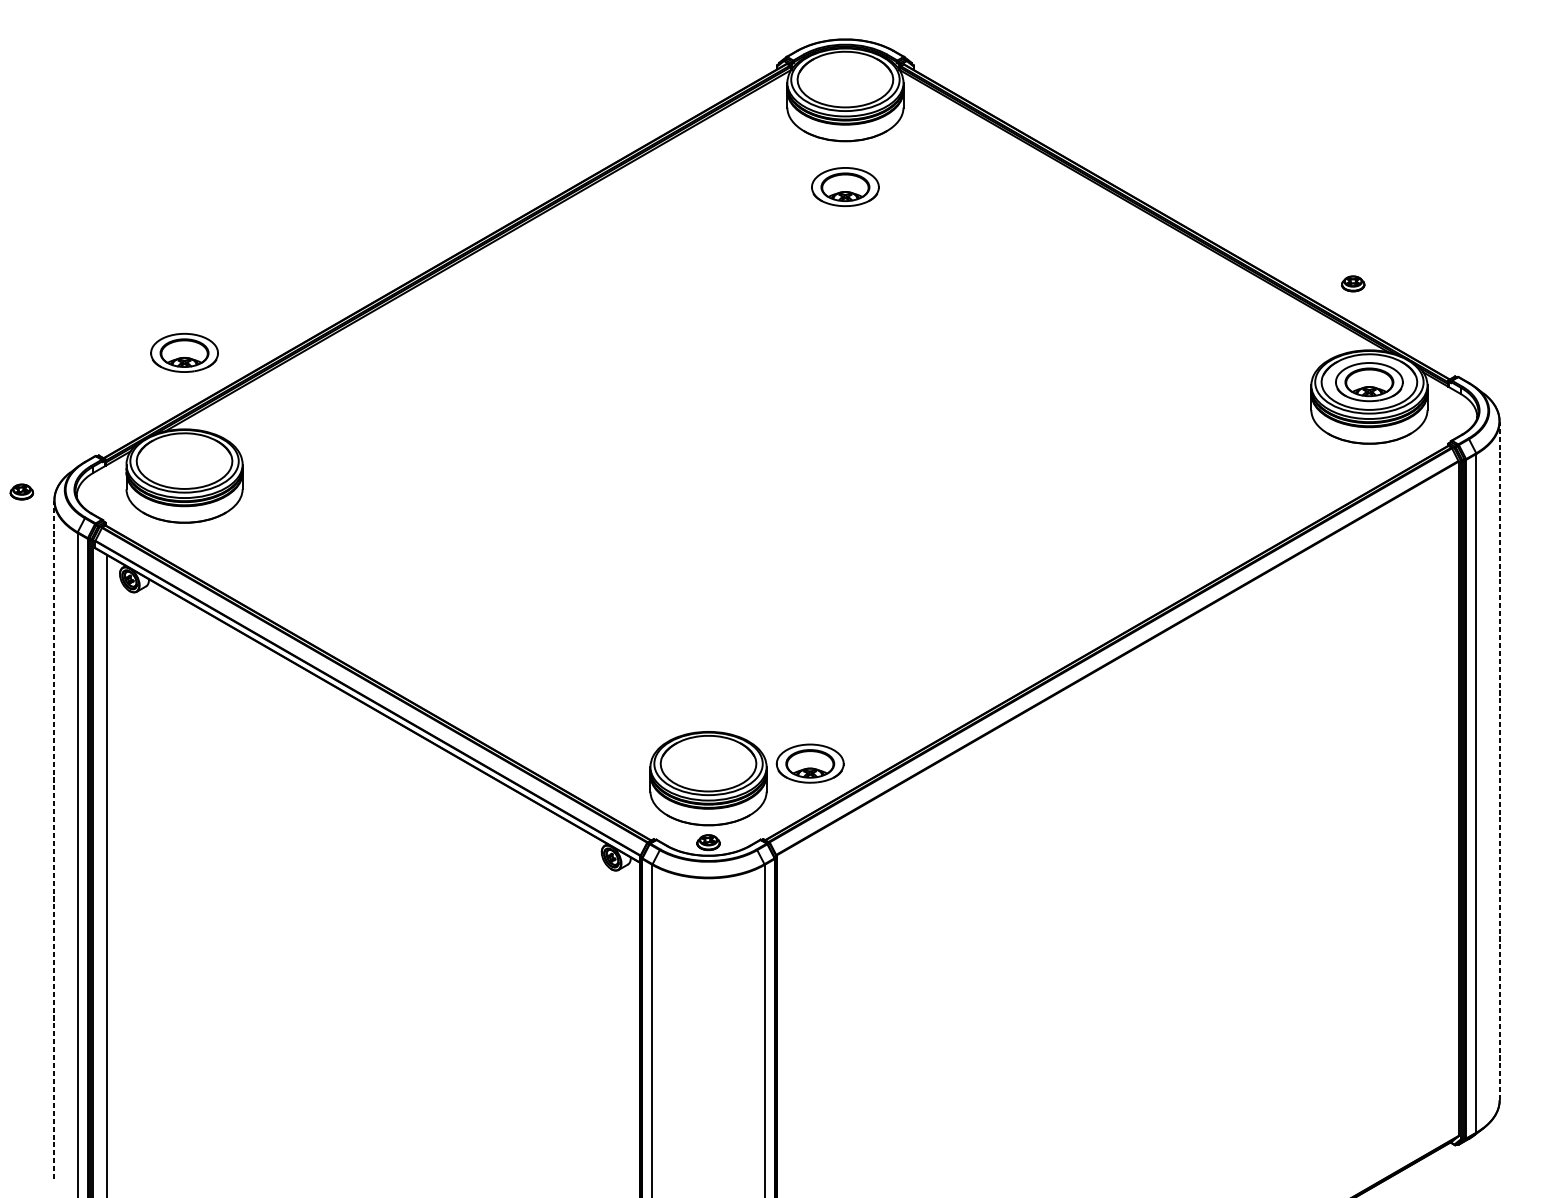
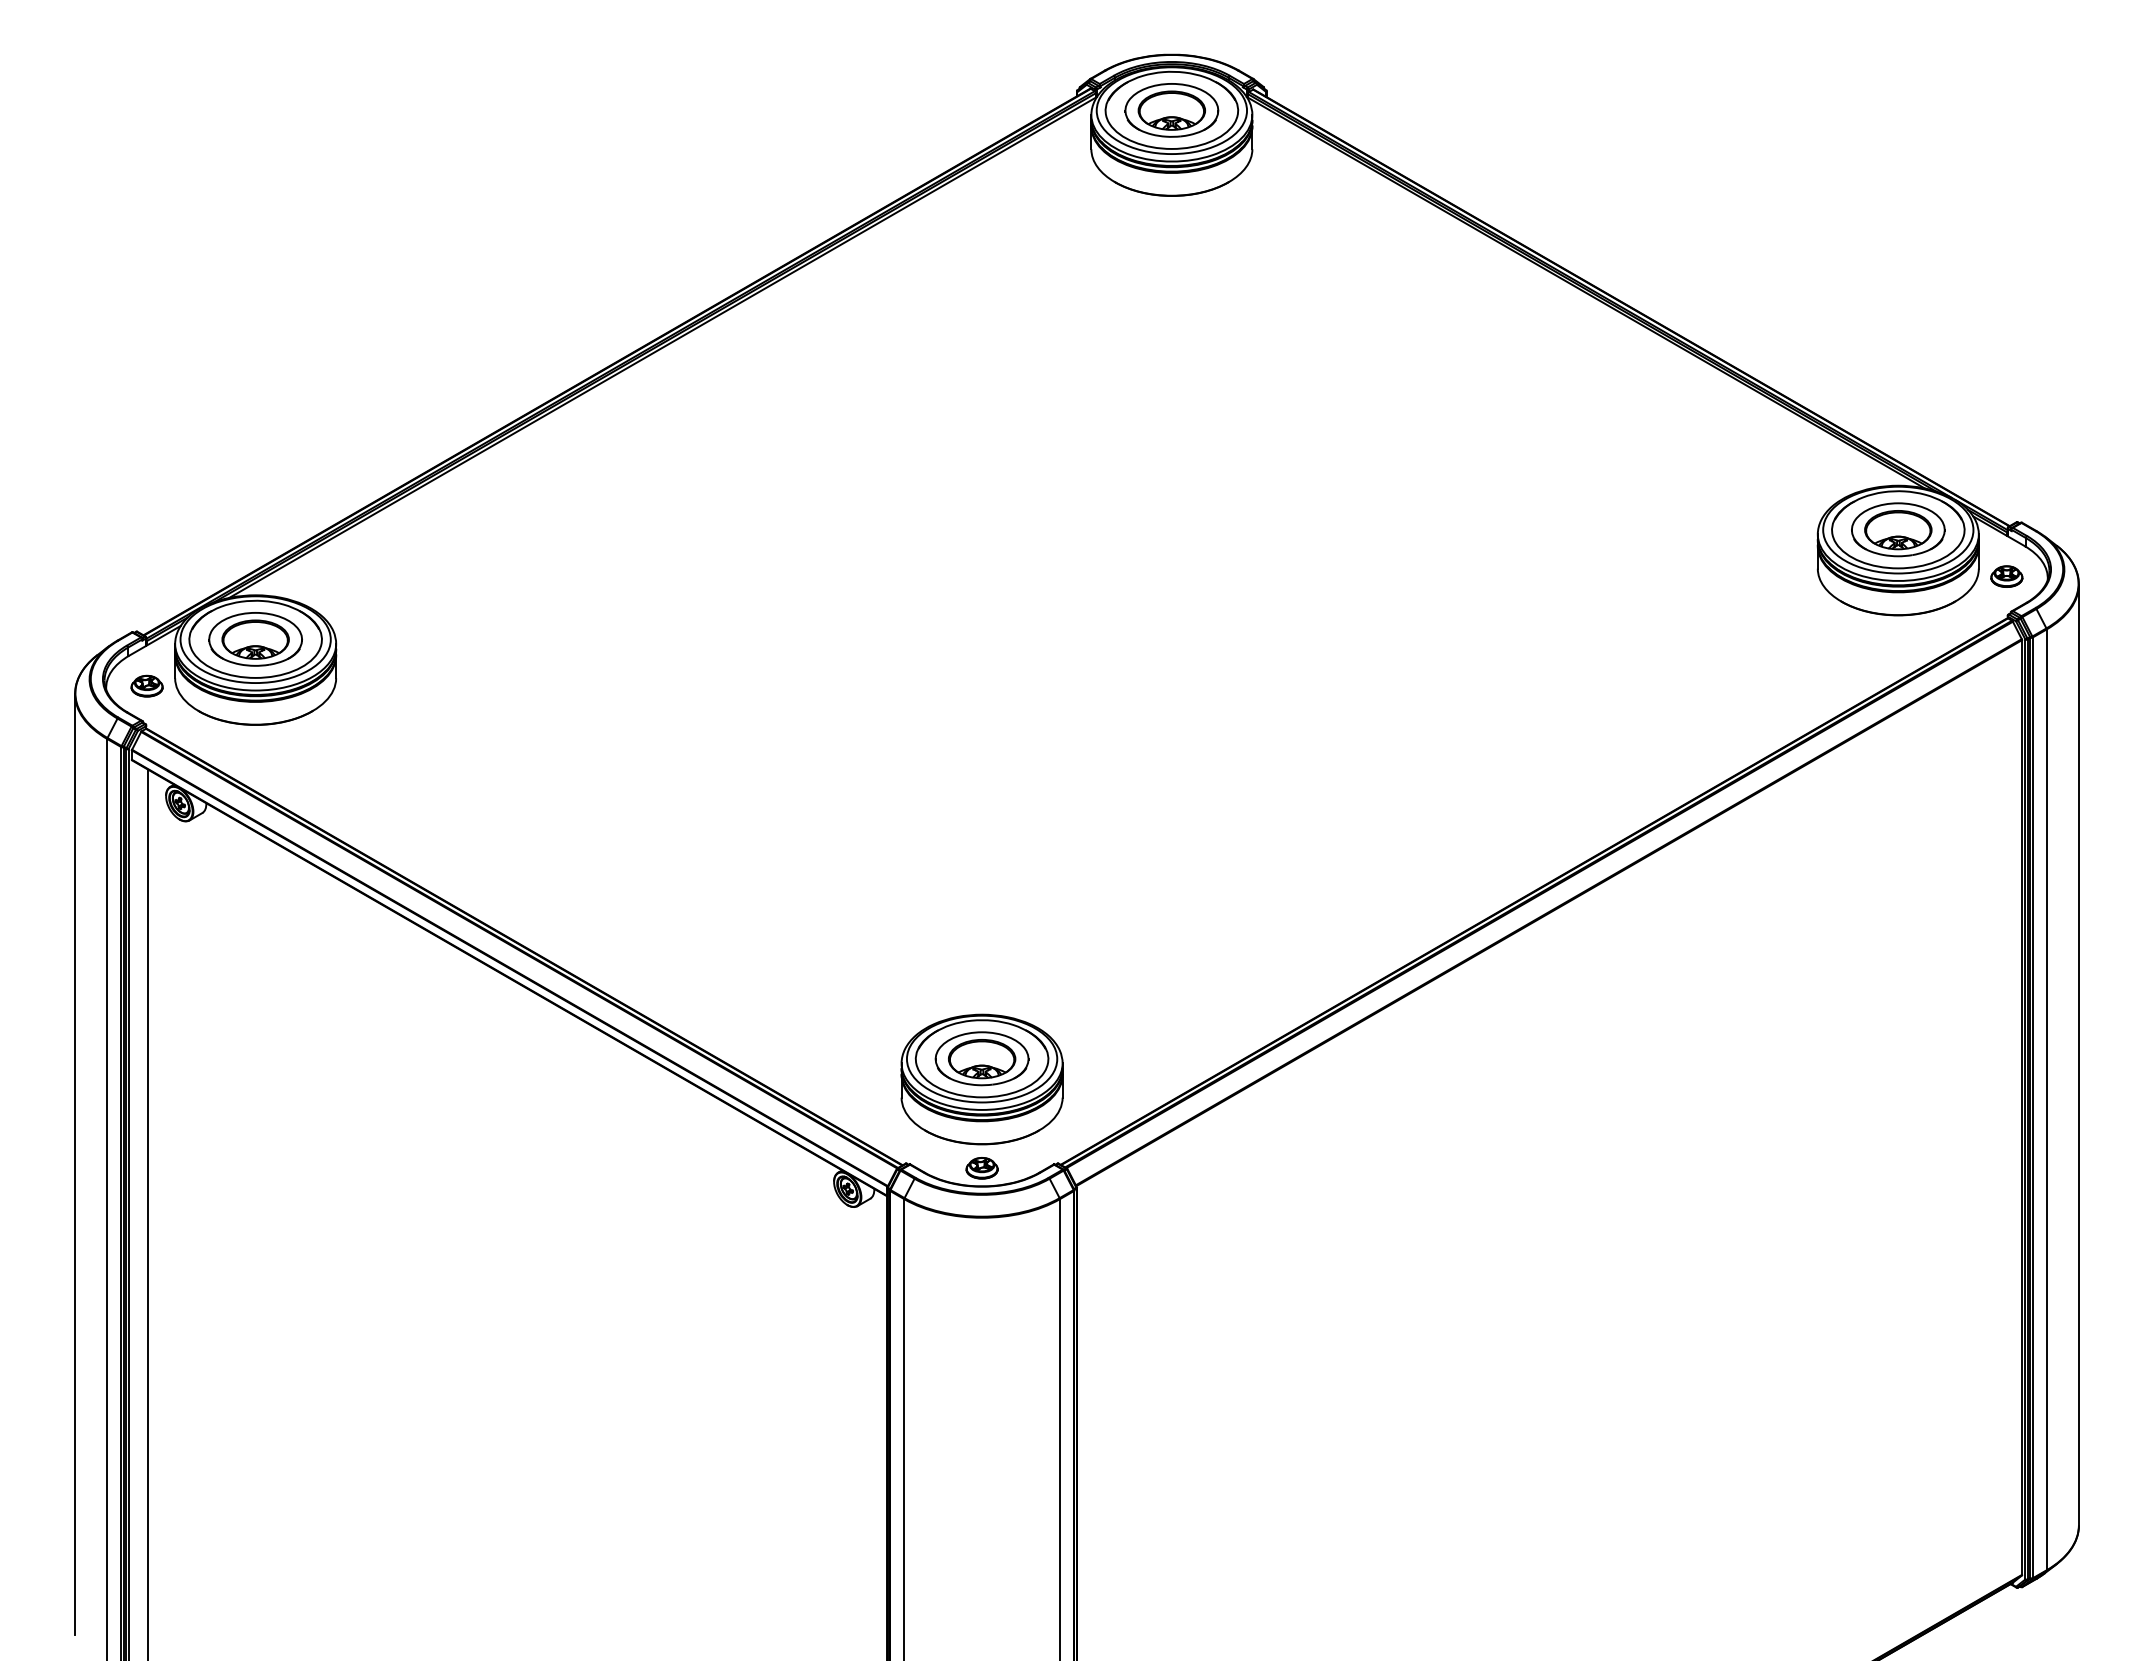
part: (845, 187) -> (1171, 110), moved
part: (1352, 283) -> (2006, 576), moved
part: (184, 353) -> (255, 639), moved
part: (21, 491) -> (146, 685), moved
line: (1499, 760) -> (2078, 1054), dashed -> solid
part: (809, 763) -> (981, 1058), moved
line: (54, 839) -> (75, 1163), dashed -> solid

